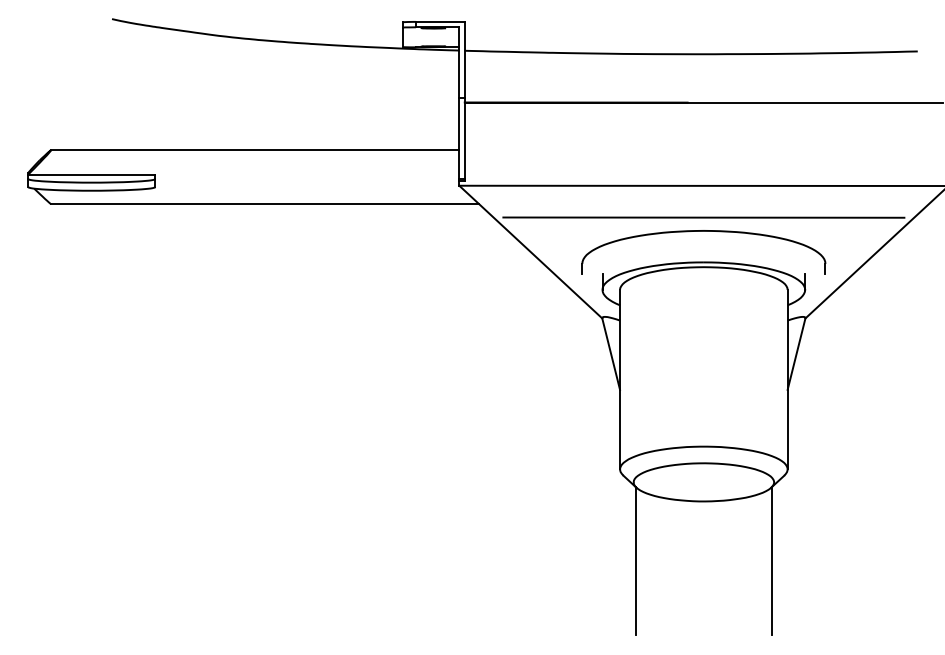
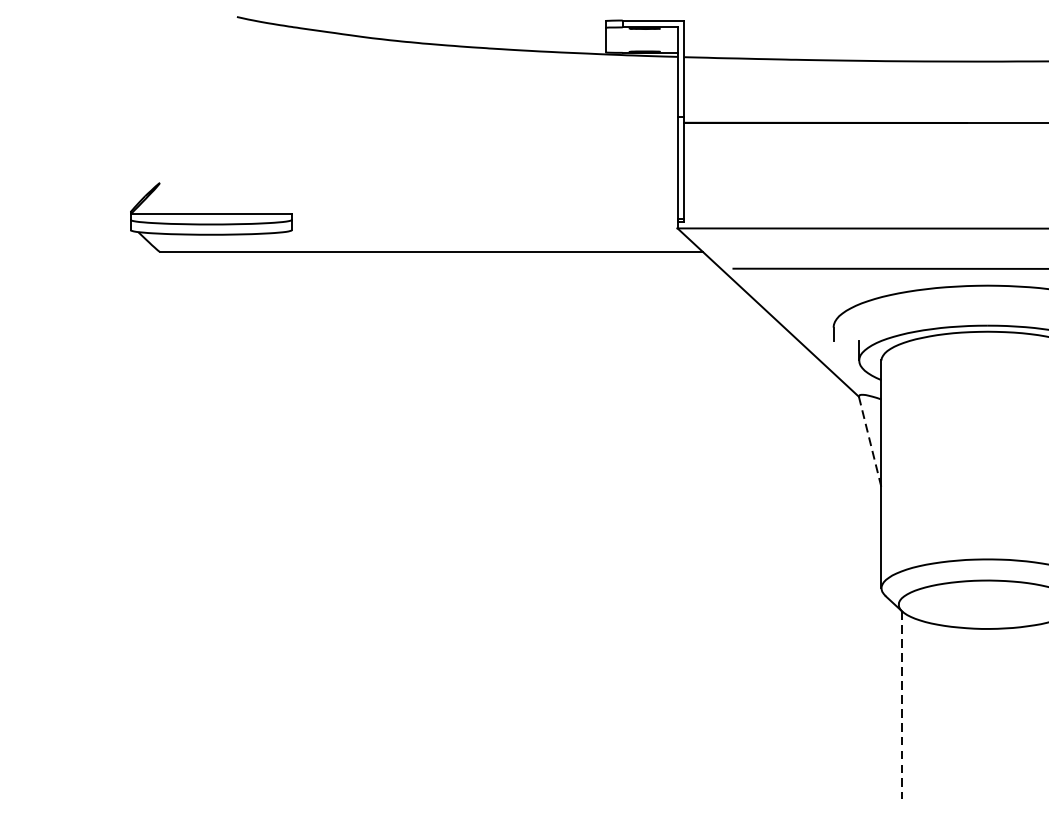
line: (255, 150) -> (418, 183), removed
line: (611, 354) -> (870, 442), solid -> dashed
line: (636, 561) -> (902, 705), solid -> dashed

